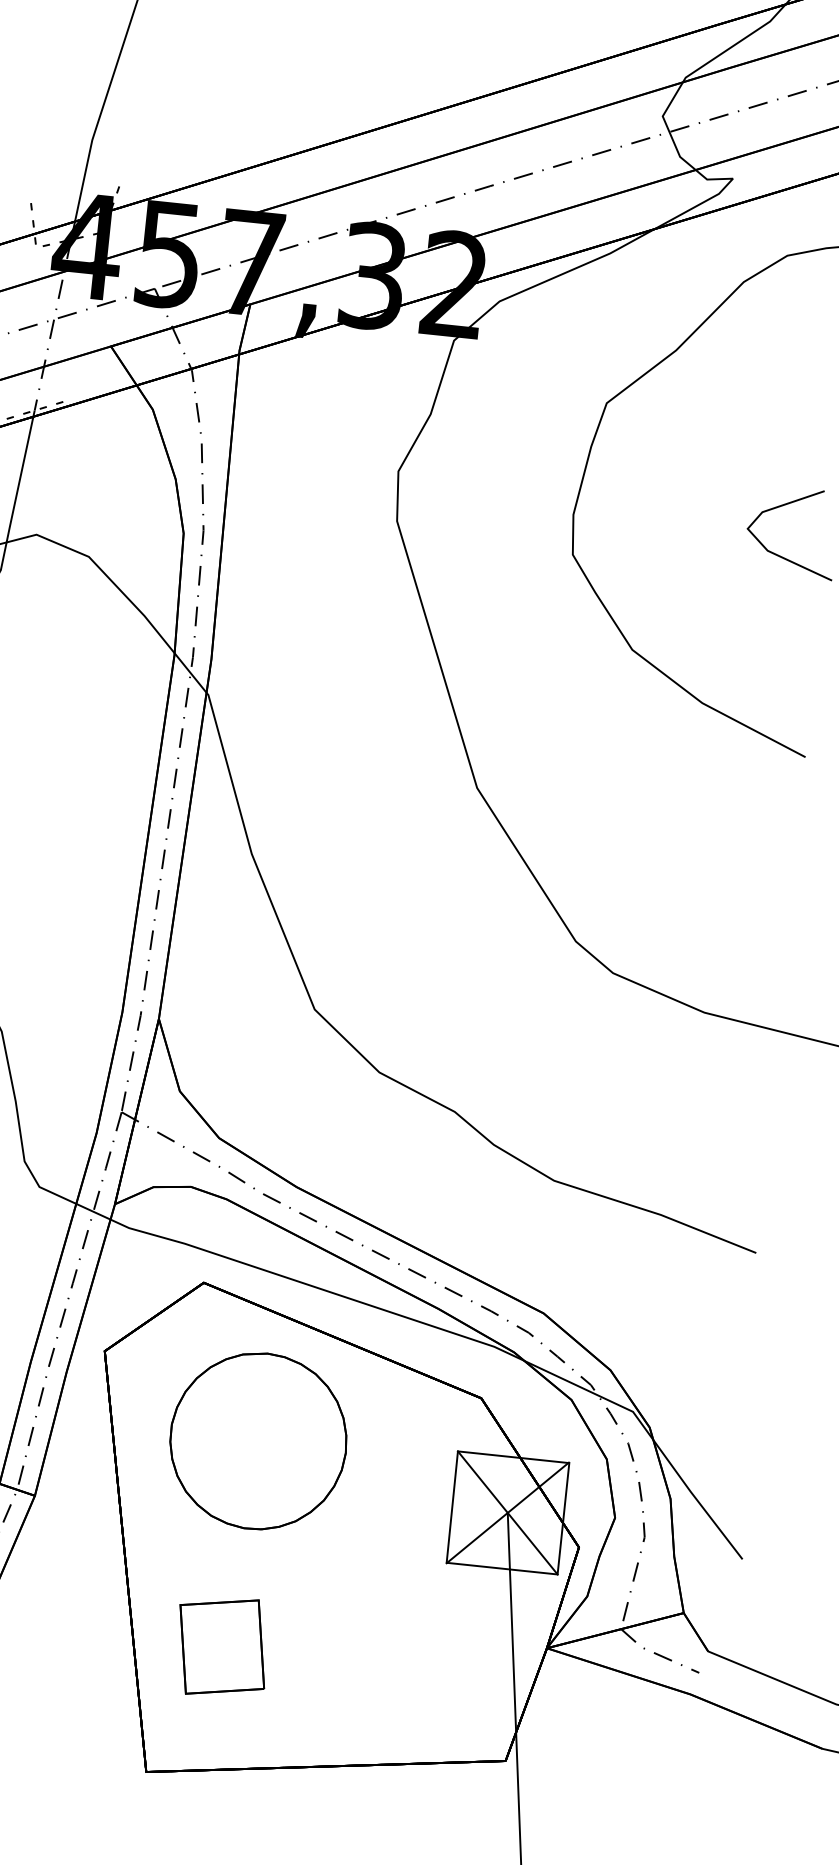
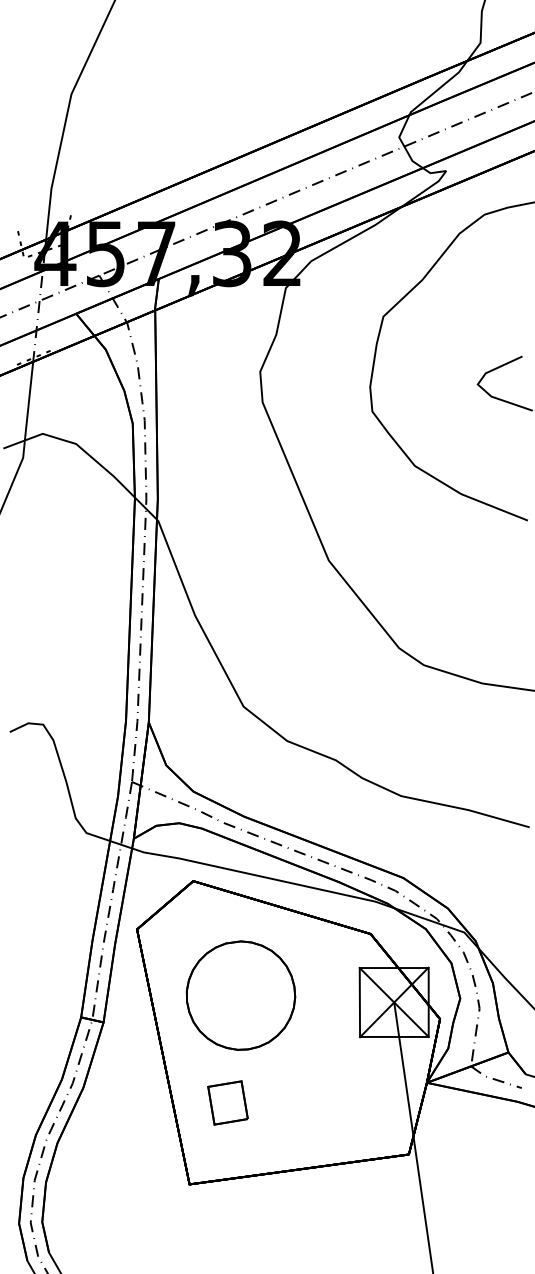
part: (257, 1440) -> (240, 995), moved
part: (221, 1646) -> (227, 1102), size x0.7

